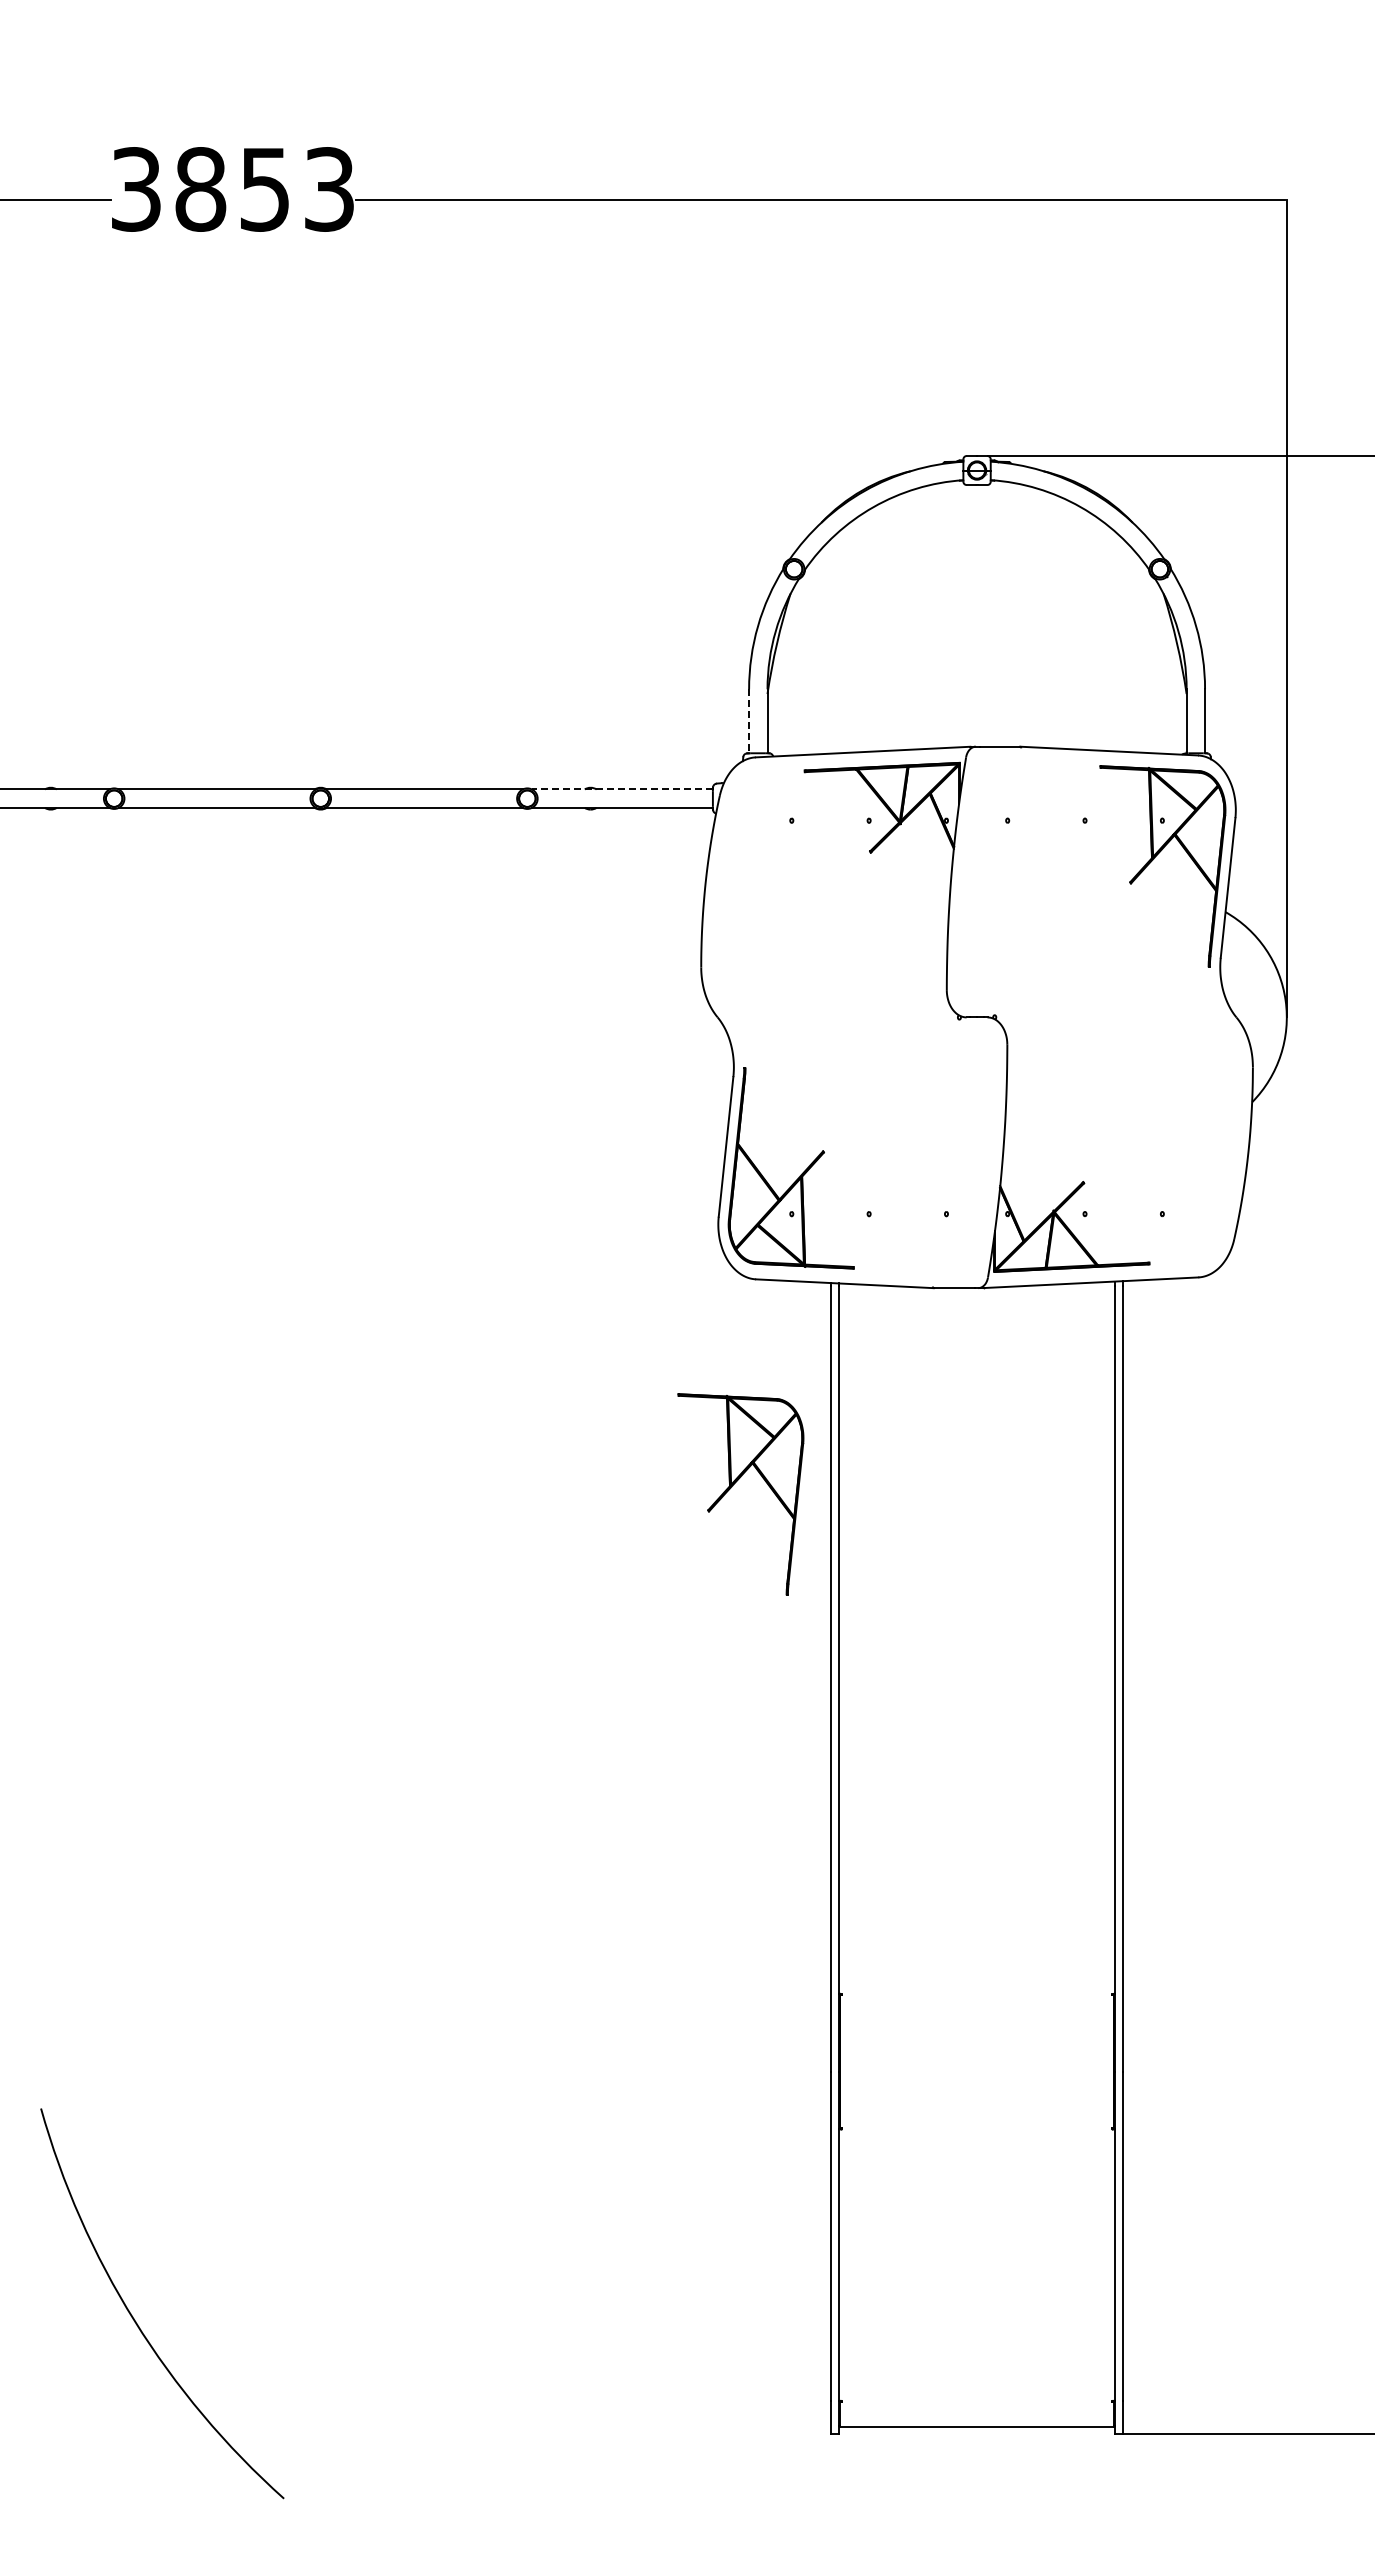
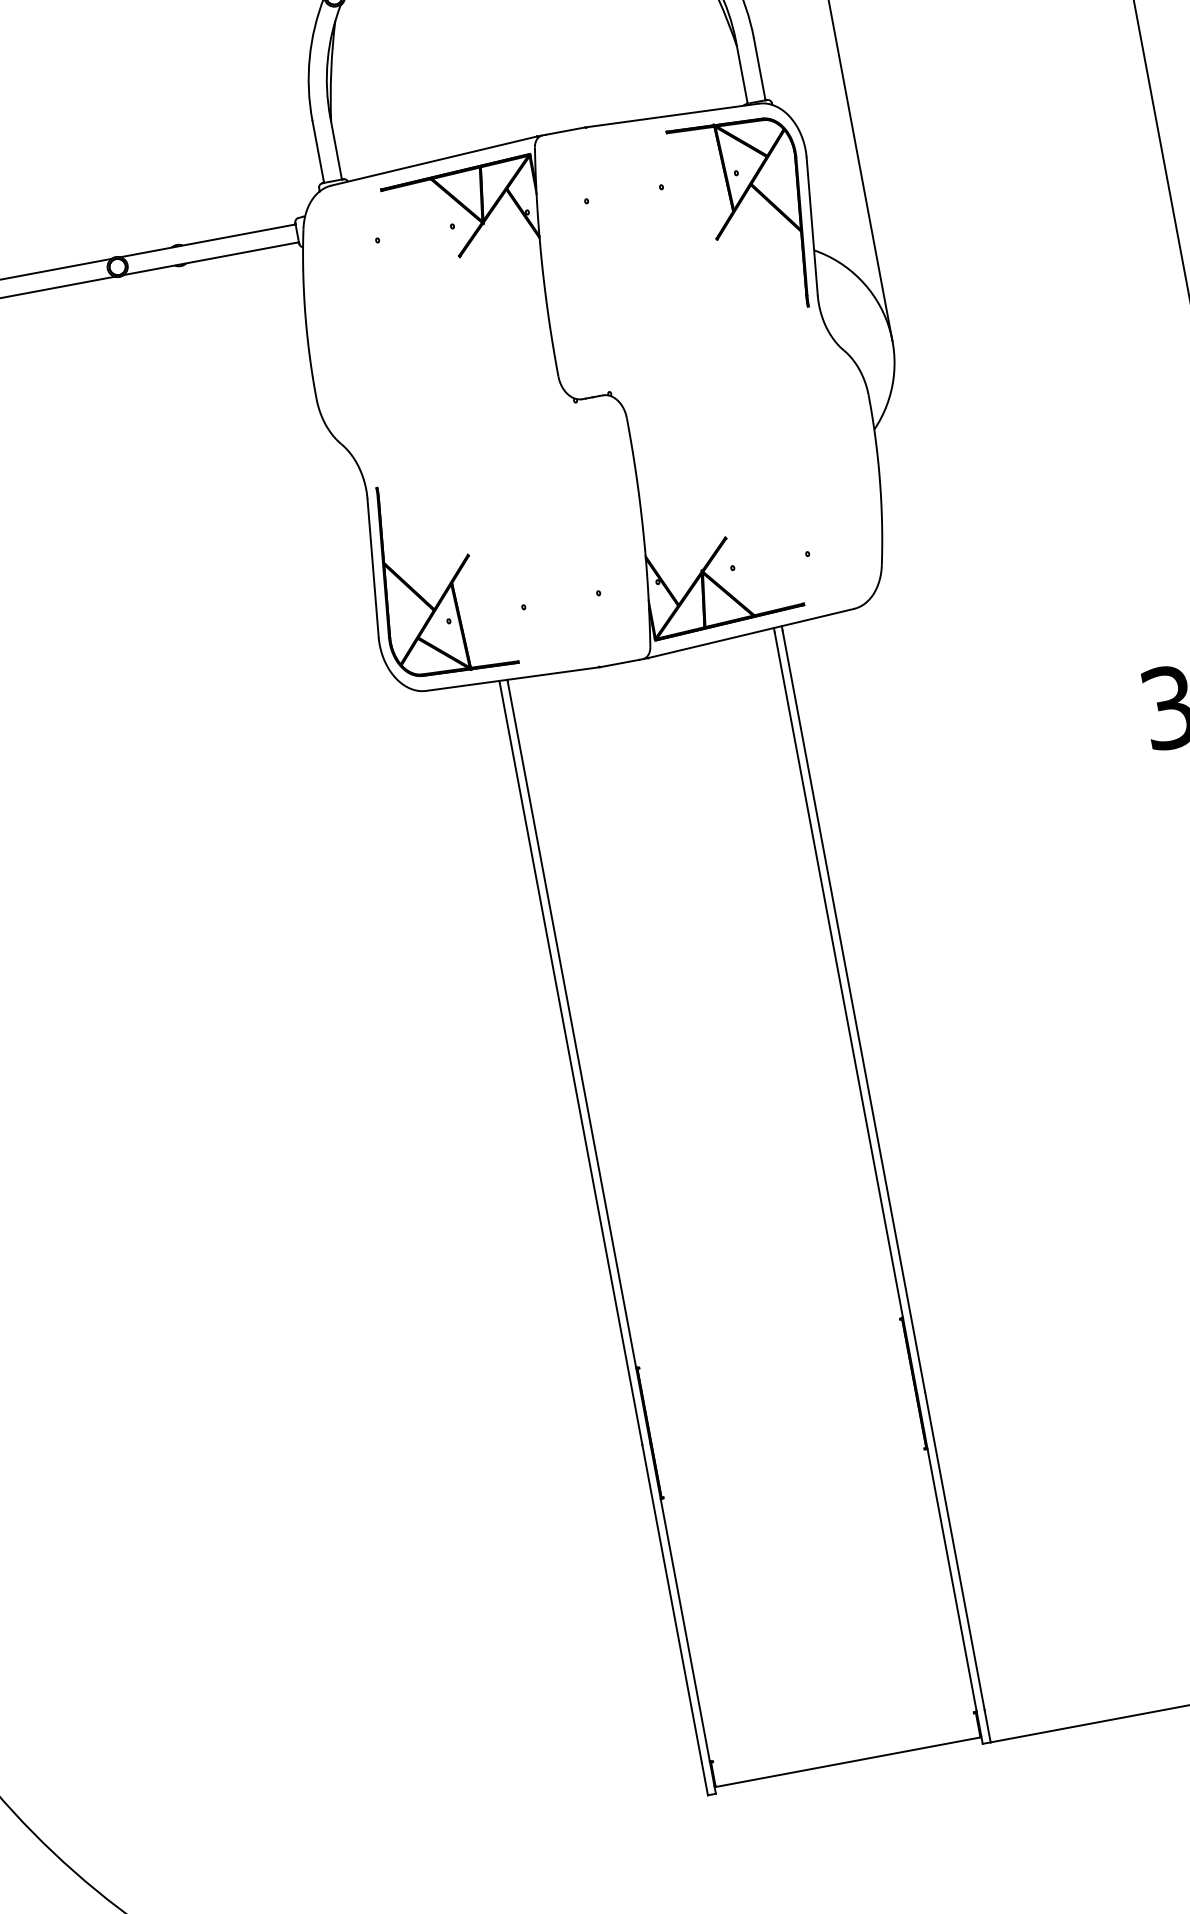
line: (749, 721) -> (318, 152), dashed -> solid
line: (621, 789) -> (207, 241), dashed -> solid
part: (732, 1487) -> (441, 896), removed

